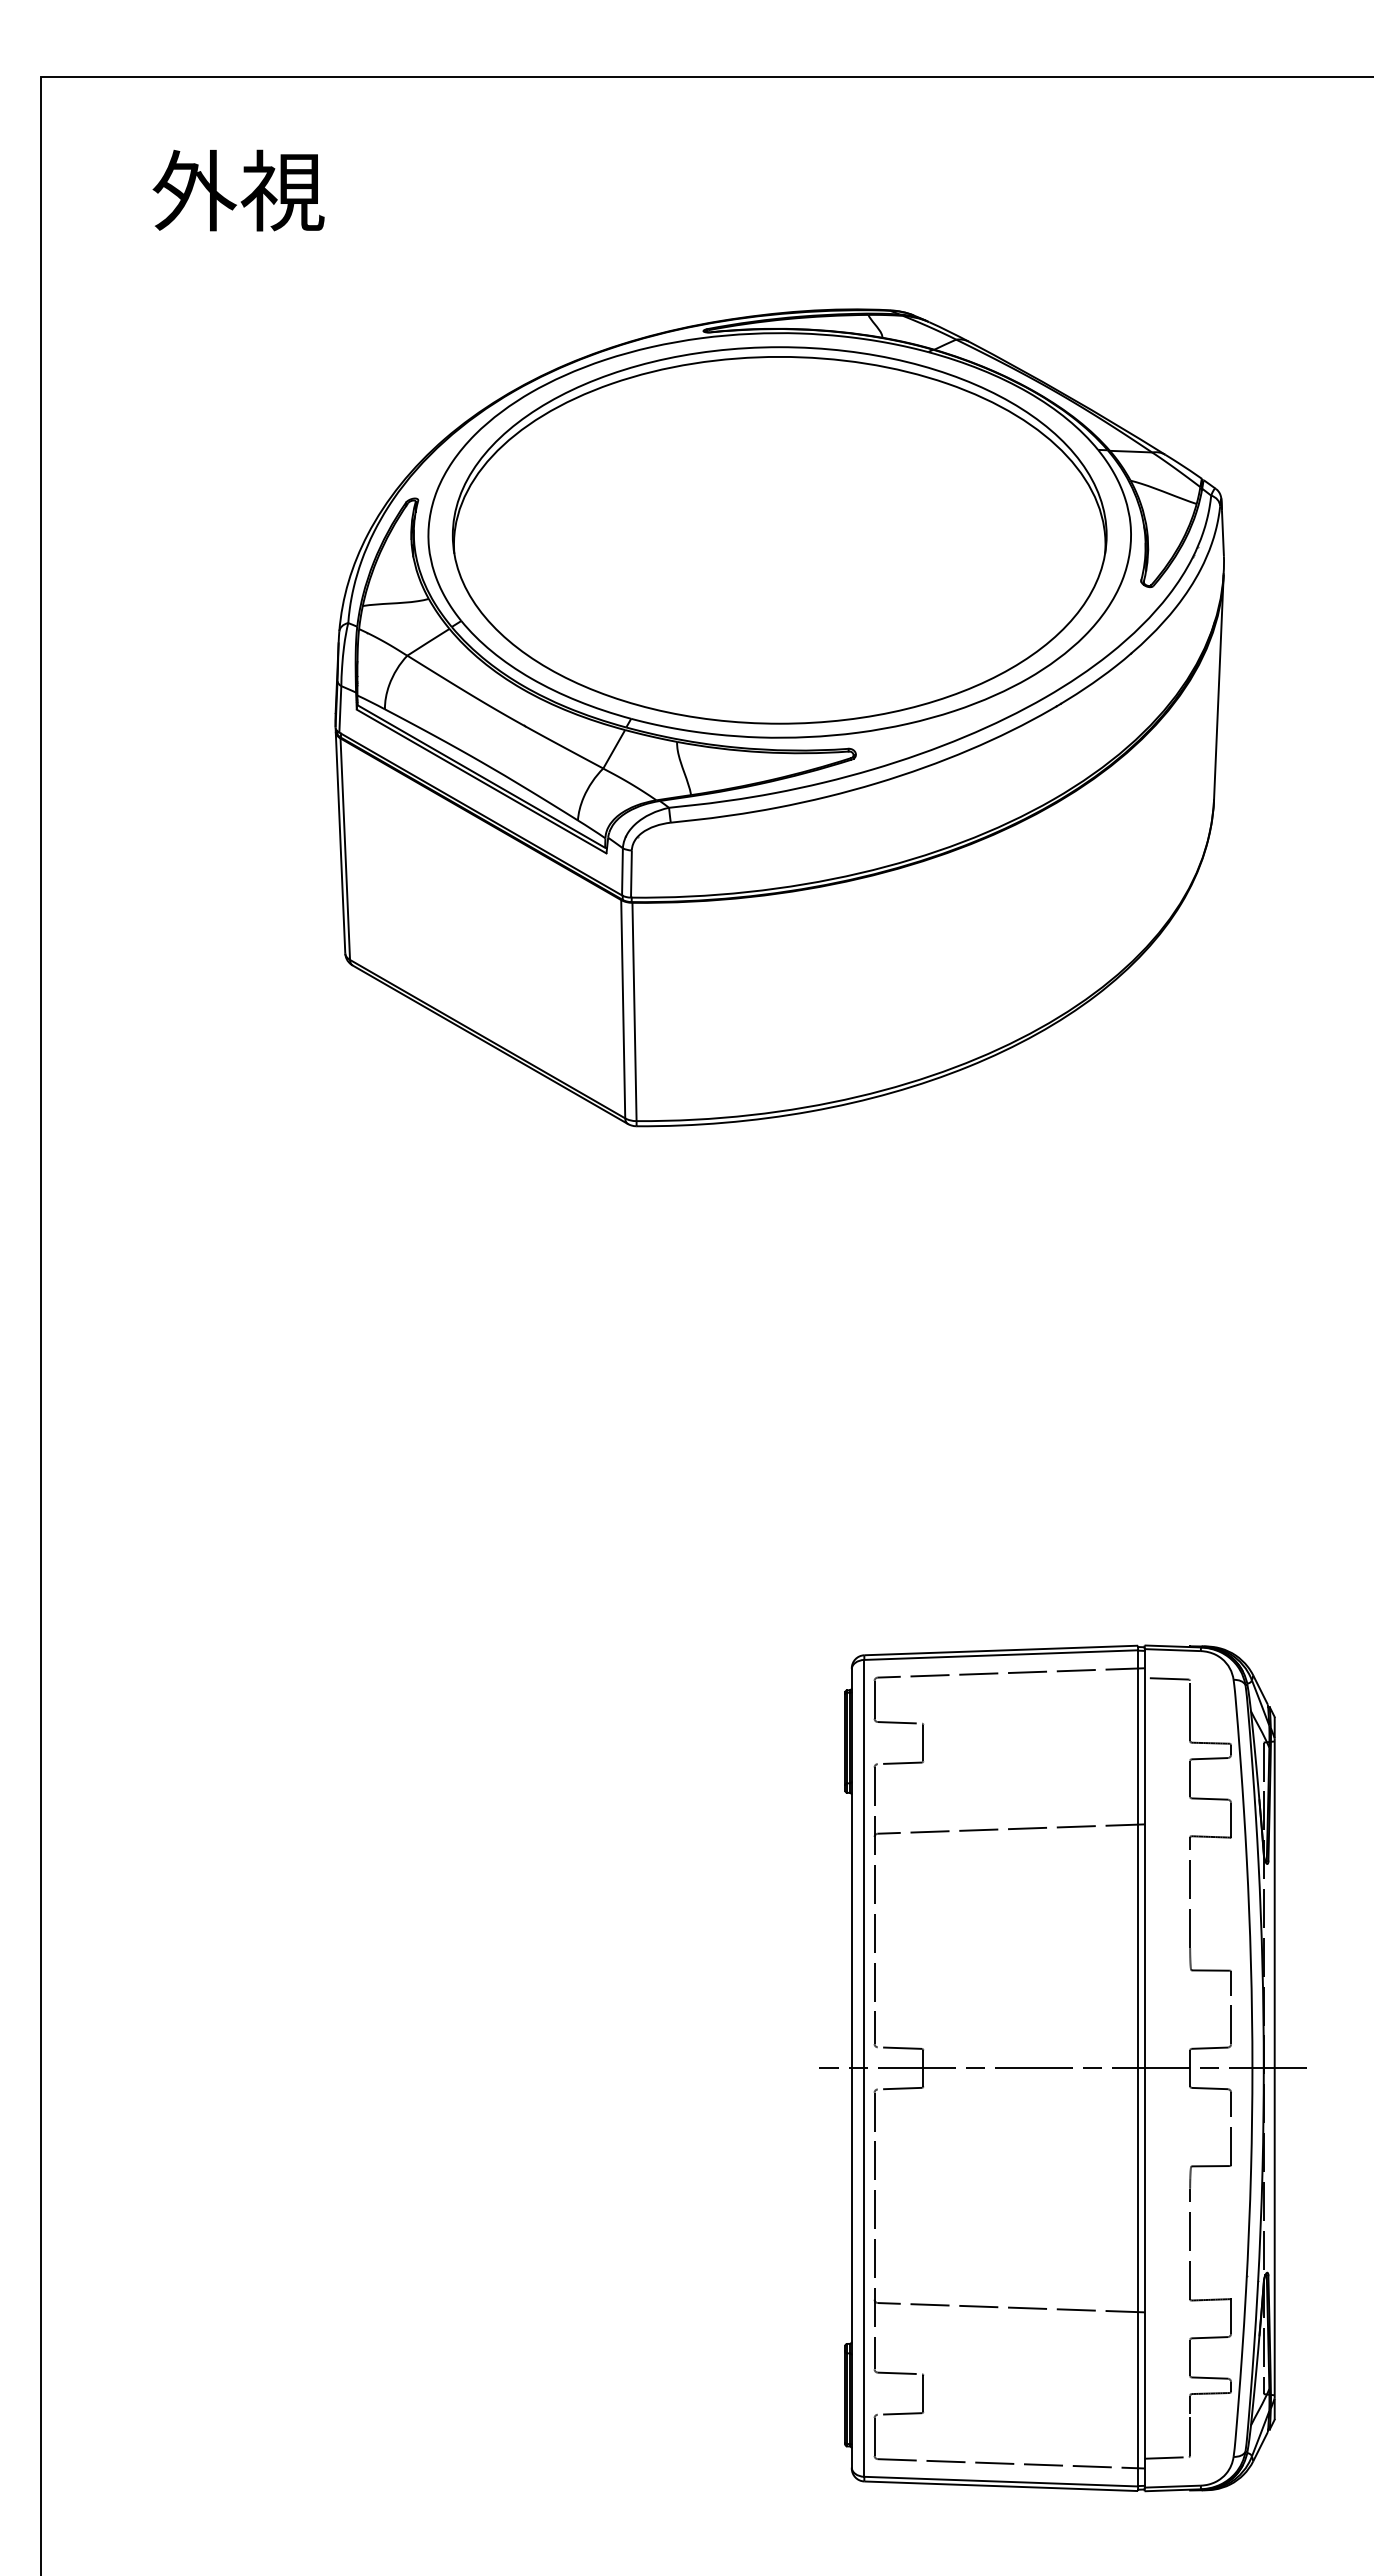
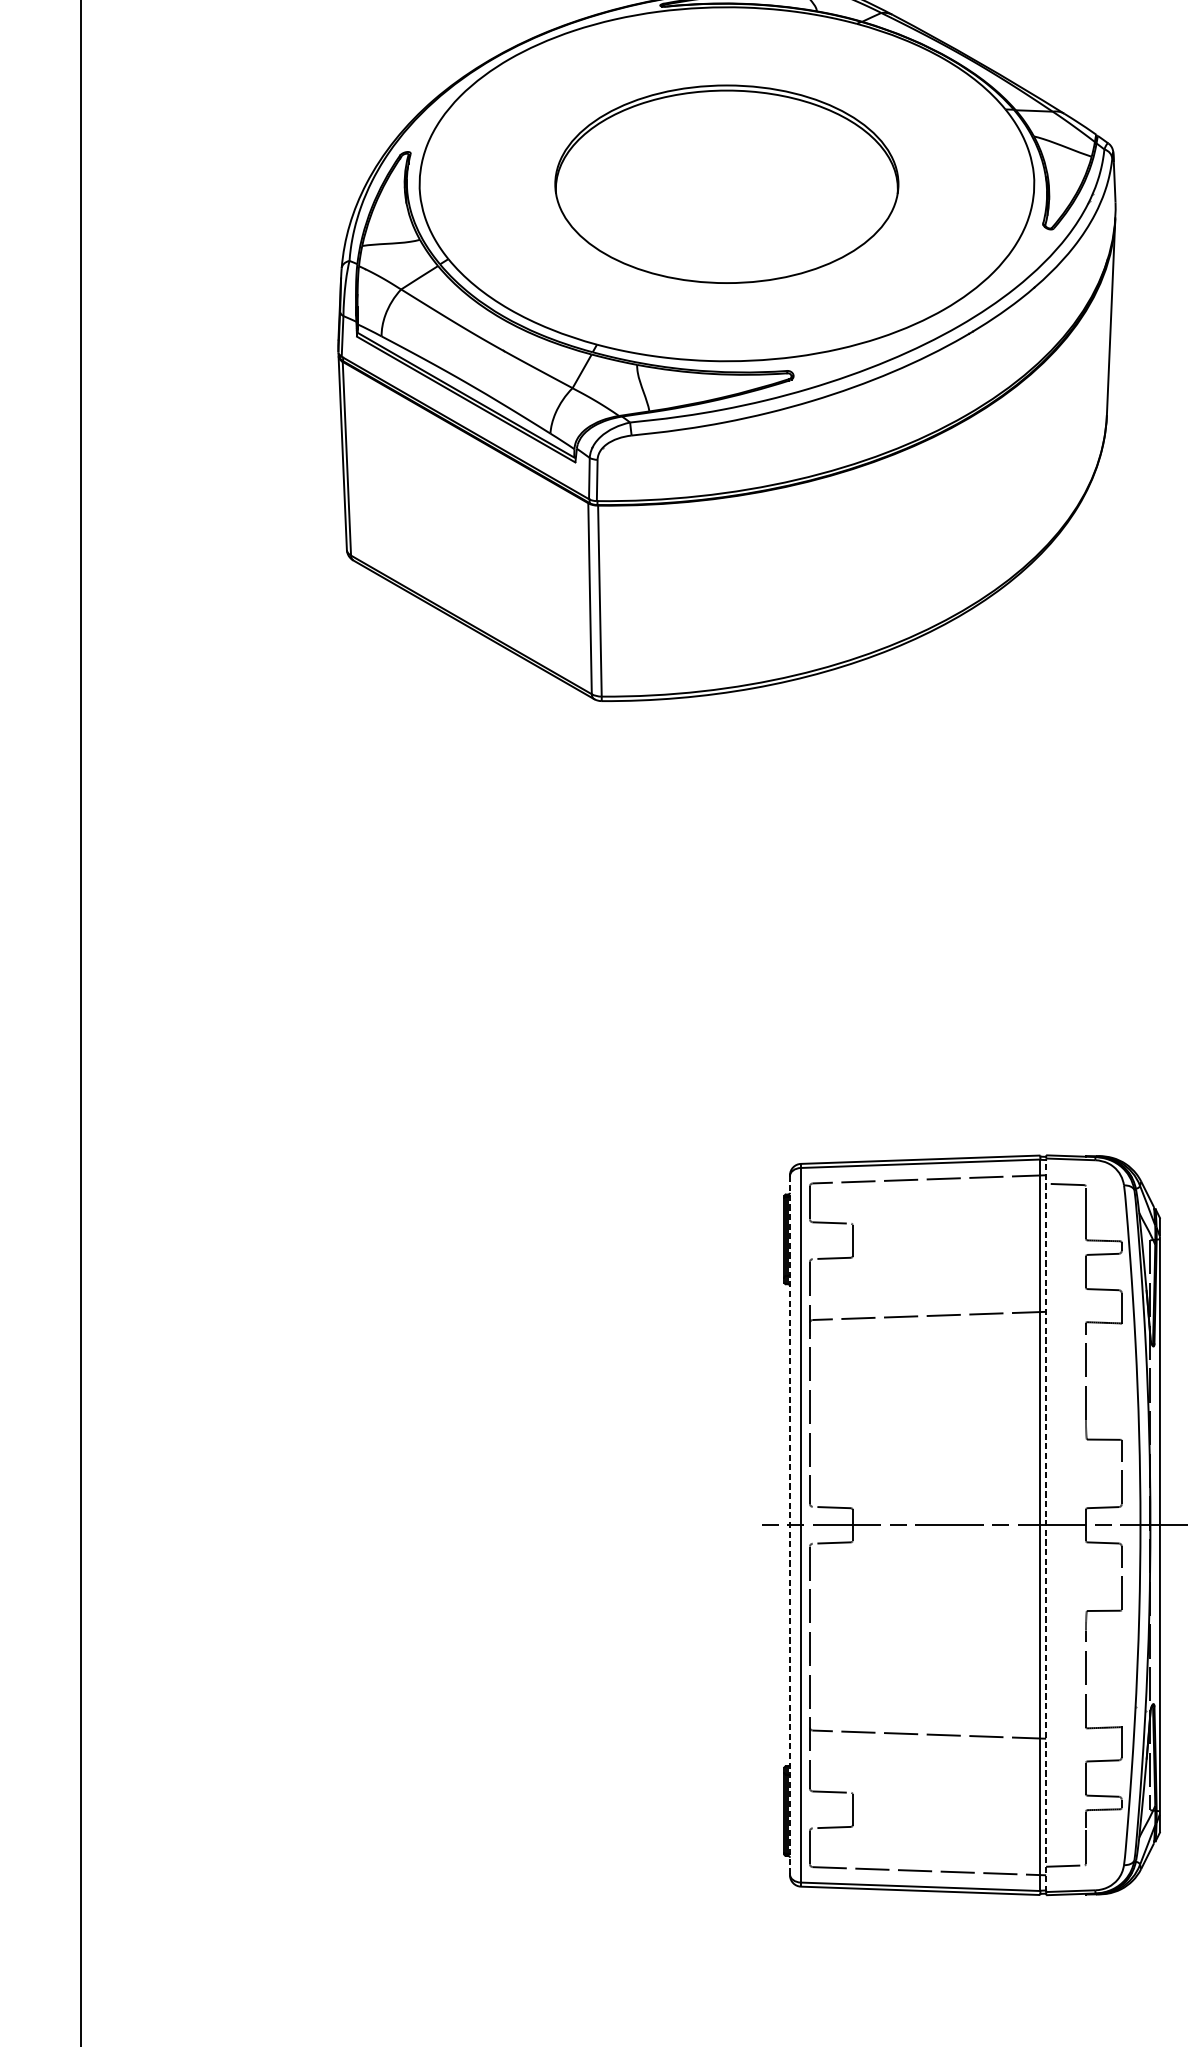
part: (779, 535) -> (726, 184), size x0.6
line: (851, 2067) -> (789, 1524), solid -> dashed
line: (1144, 2067) -> (1046, 1524), solid -> dashed

